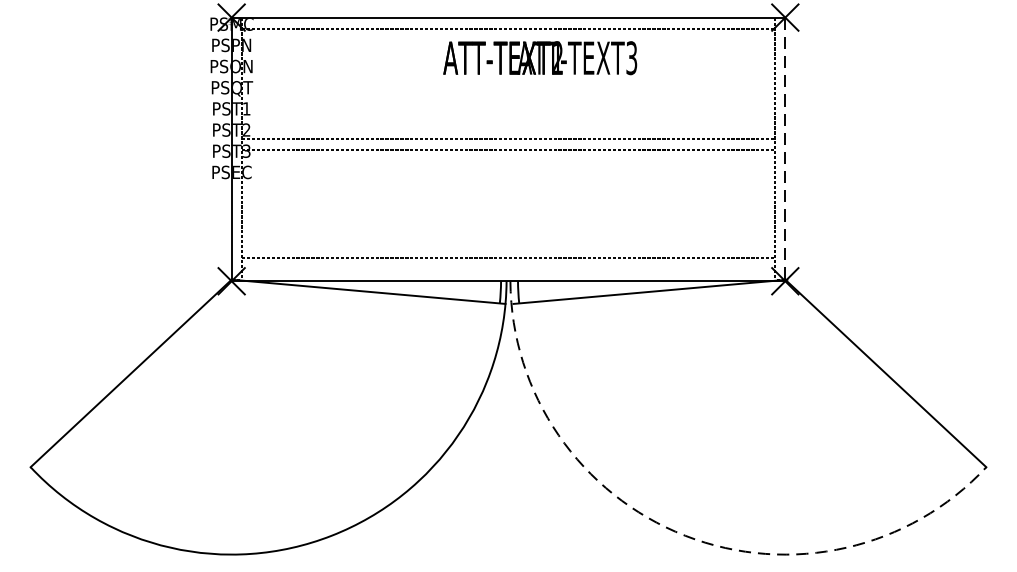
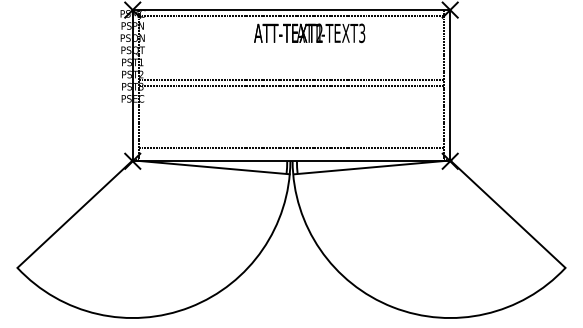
line: (785, 149) -> (450, 85), dashed -> solid
arc: (684, 536) -> (392, 307), dashed -> solid

